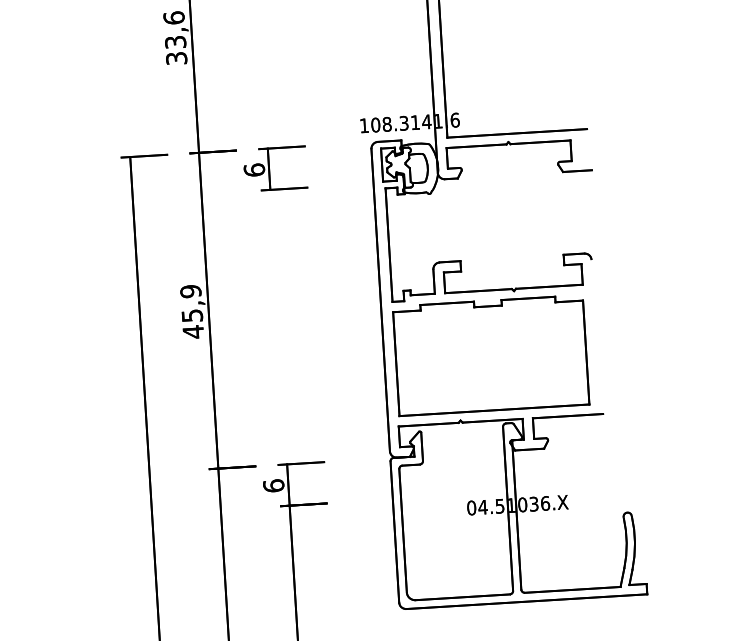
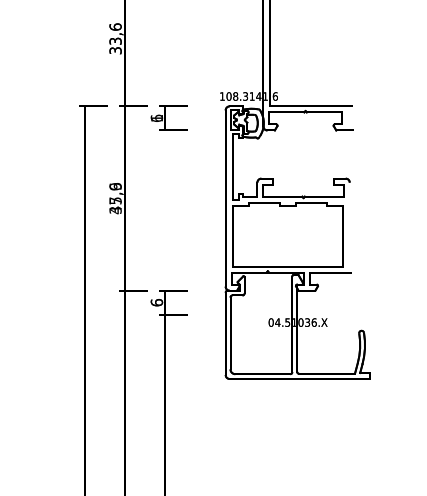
text: (253, 168) -> (156, 117), 6 -> 1
text: (191, 311) -> (115, 198), 45,9 -> 37,6

